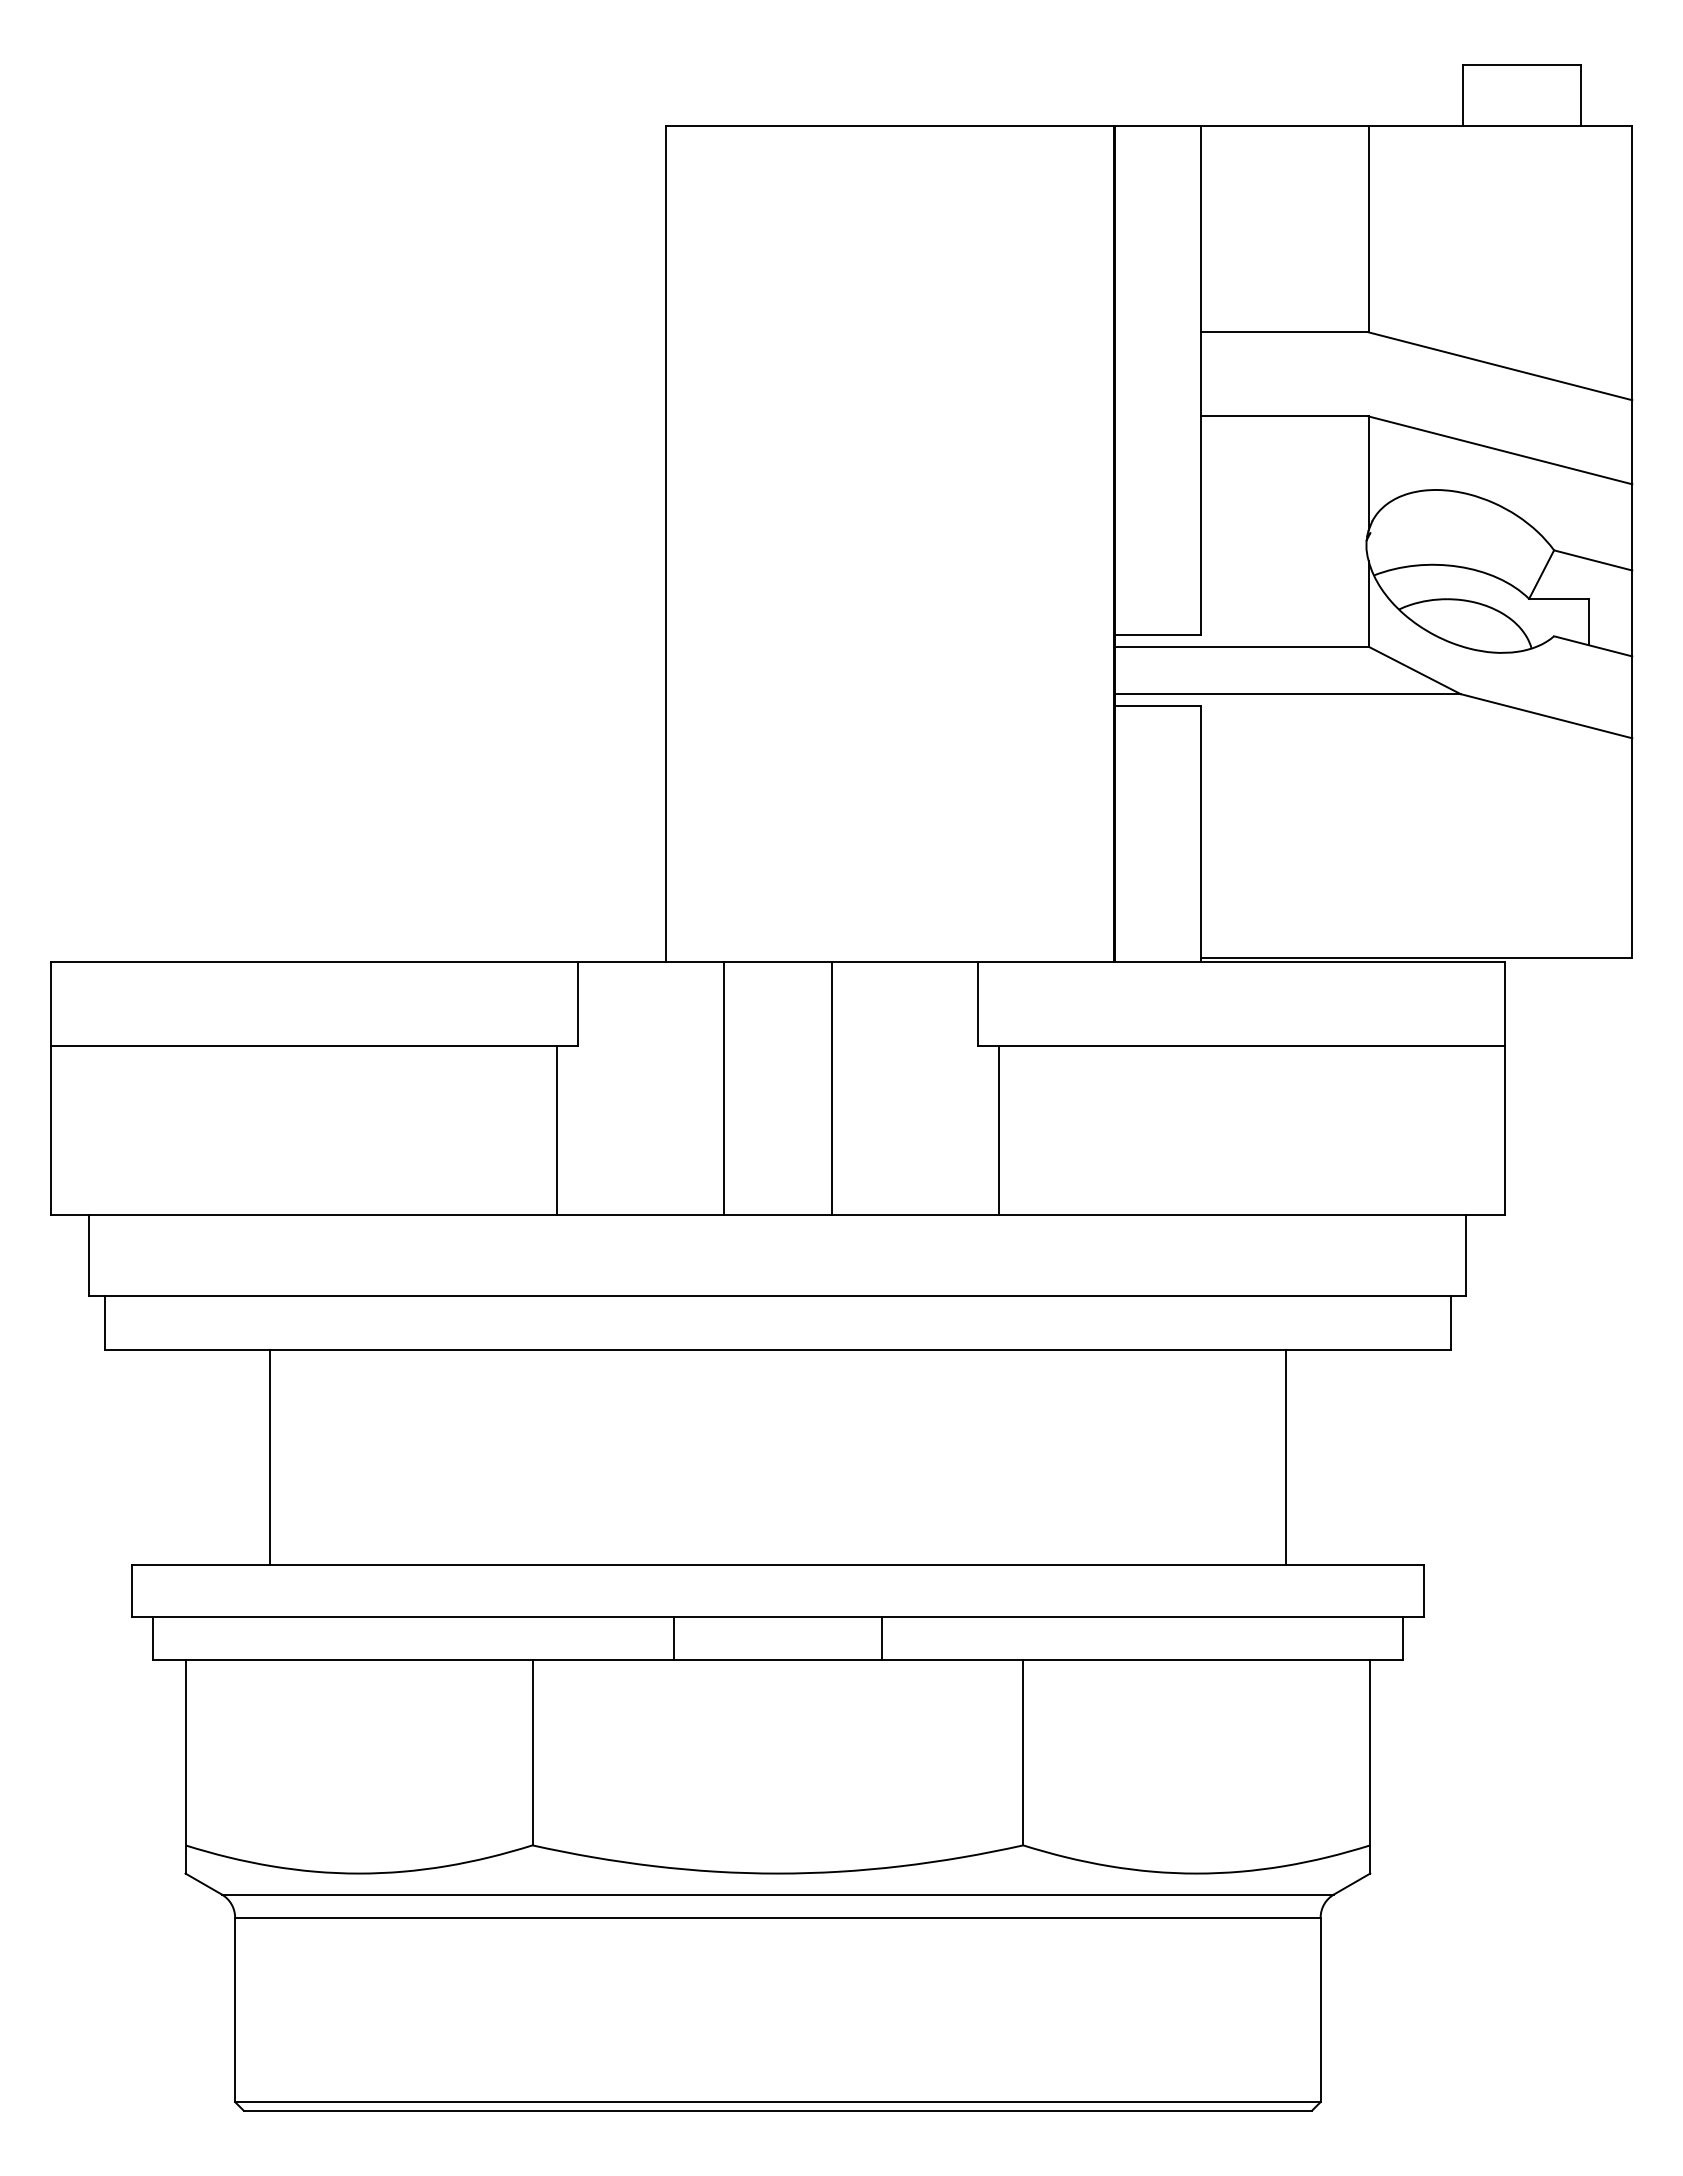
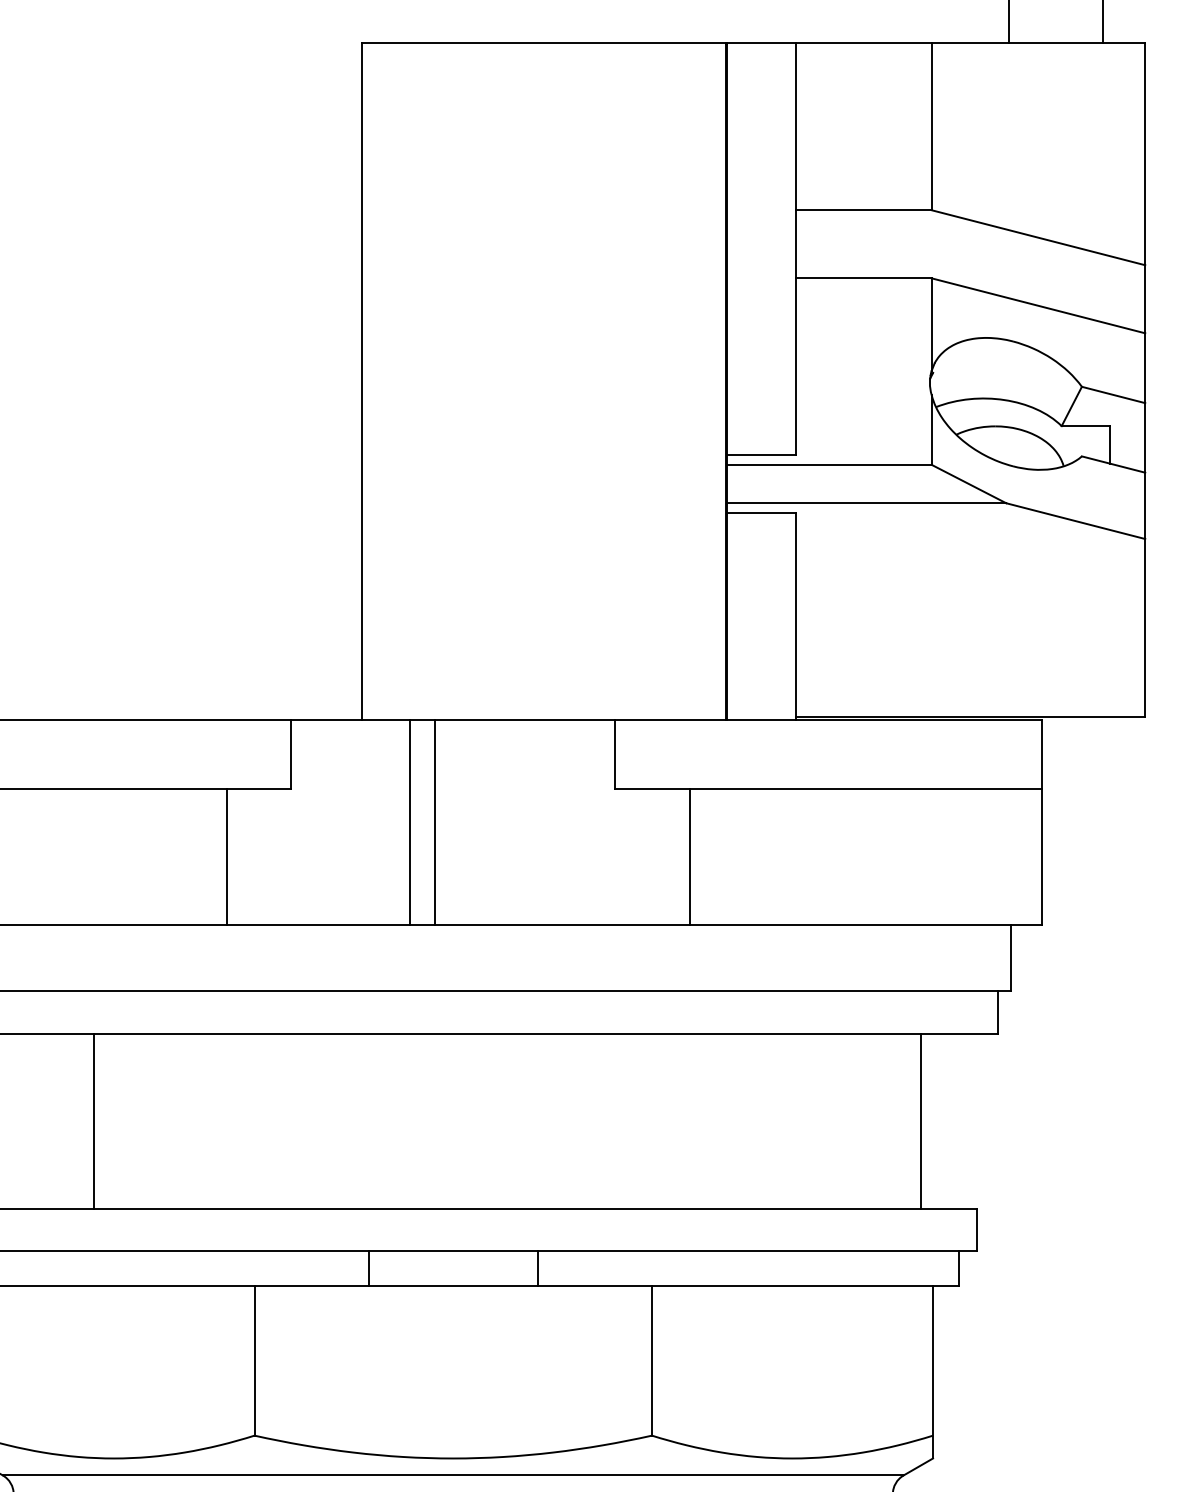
line: (831, 1088) -> (435, 822), moved
line: (557, 1130) -> (226, 856), moved
line: (998, 1130) -> (690, 856), moved
line: (269, 1457) -> (94, 1121), moved
line: (1286, 1457) -> (921, 1121), moved

